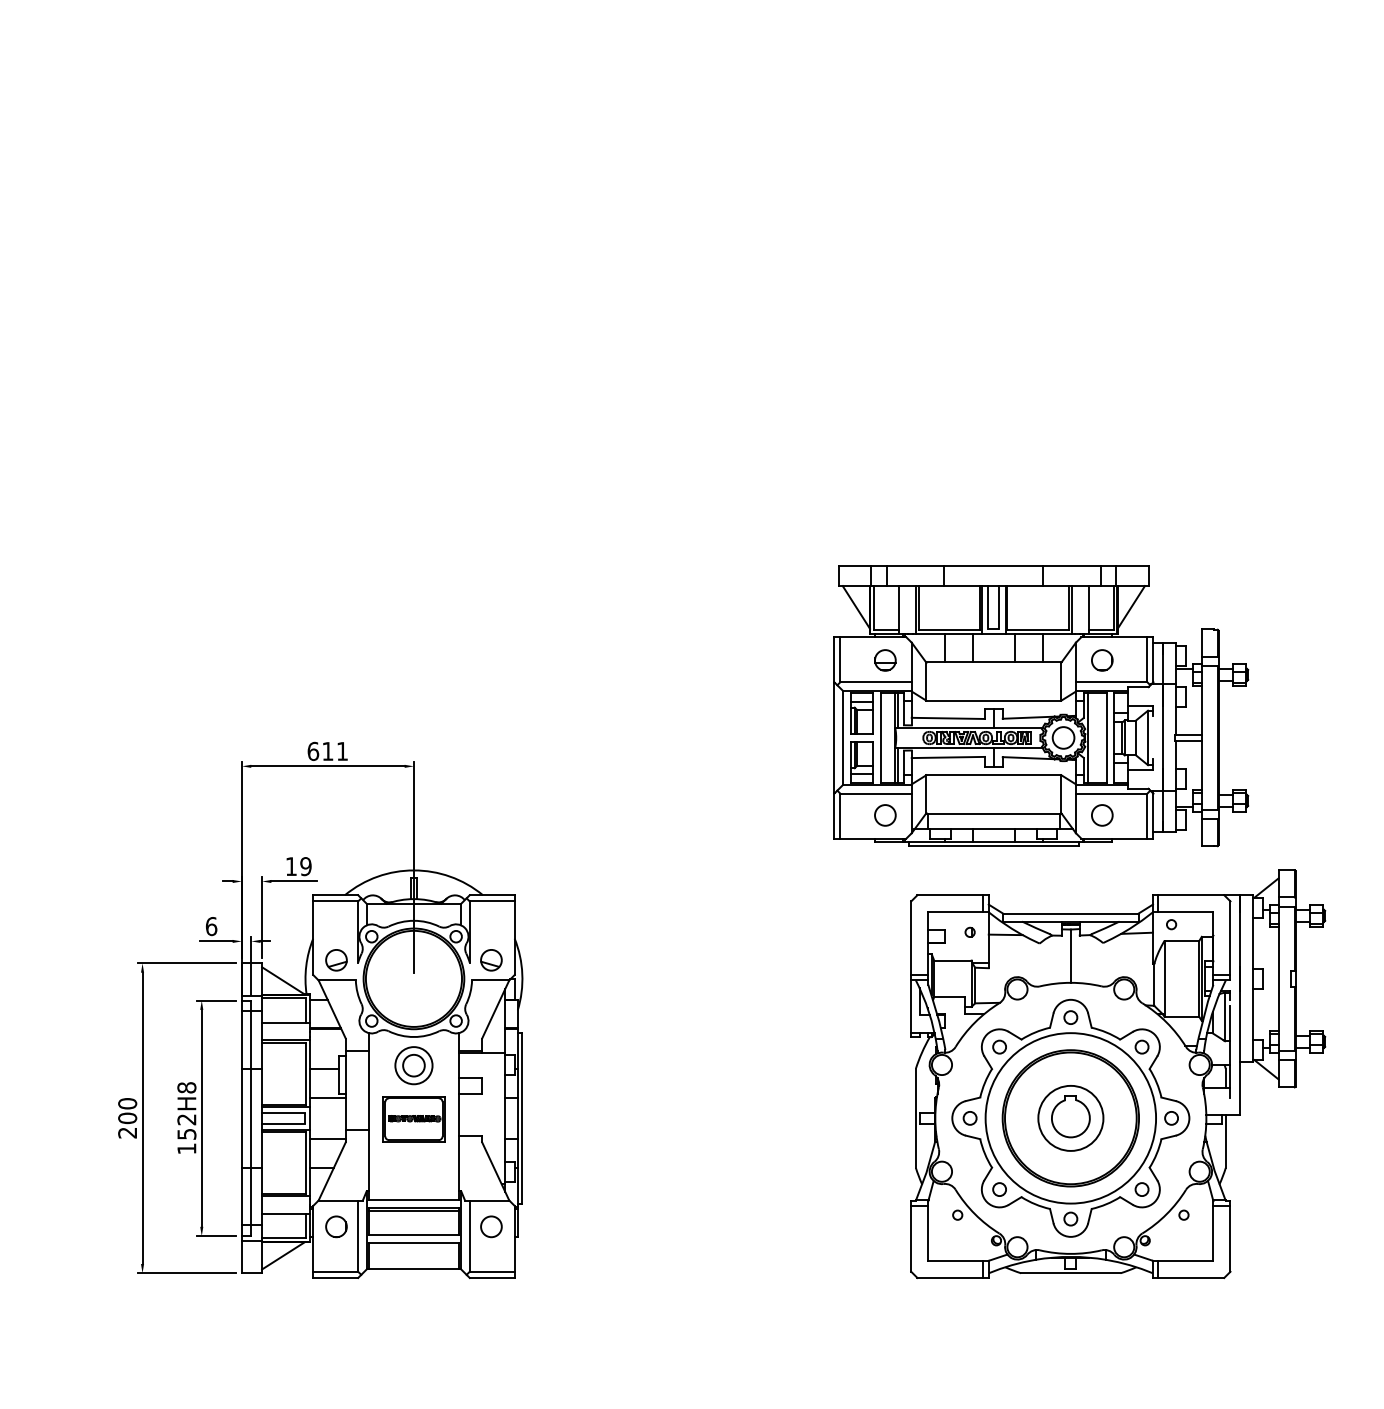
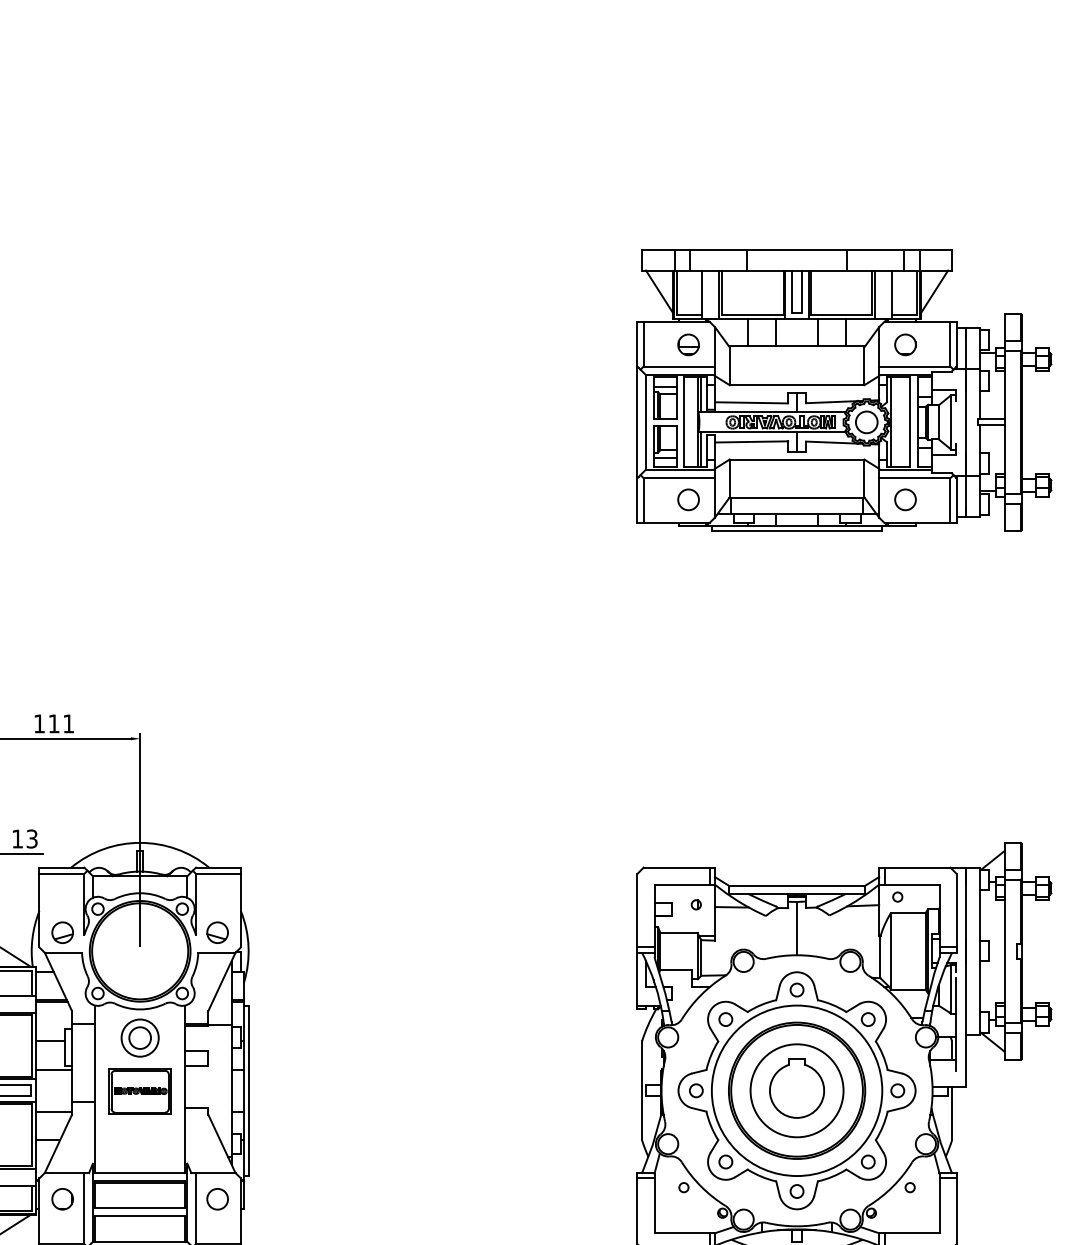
part: (1041, 706) -> (844, 390), moved
text: (313, 750) -> (39, 722), 611 -> 111
text: (305, 866) -> (31, 838), 19 -> 13
part: (1070, 1118) -> (796, 1090), size x1.43

